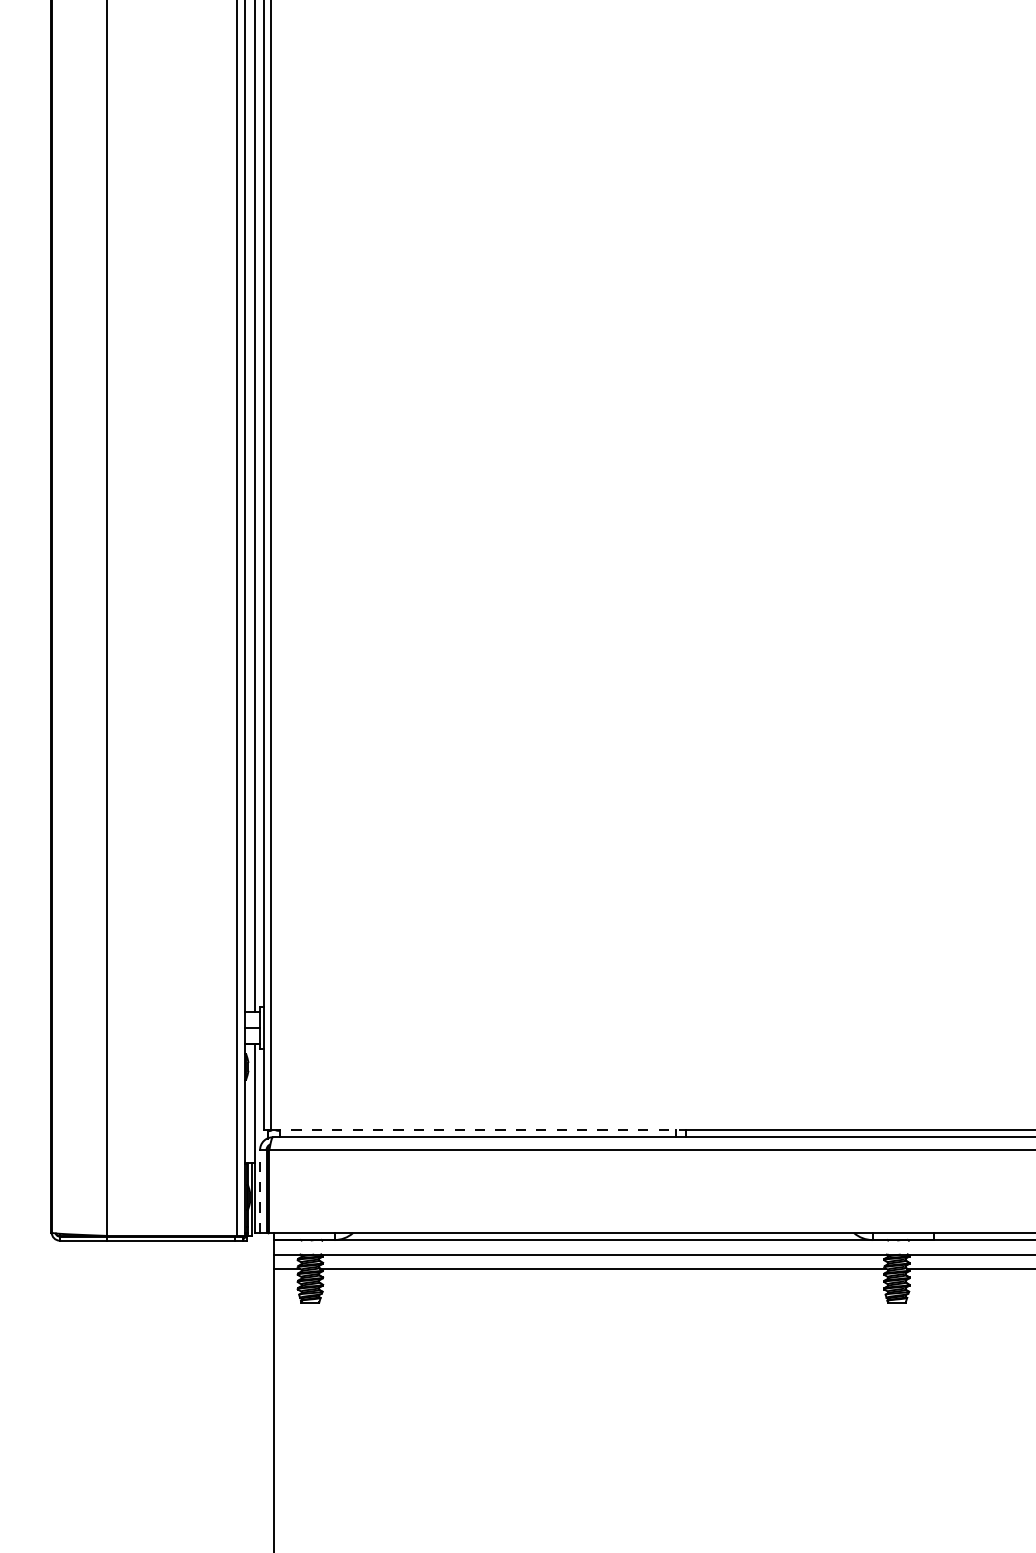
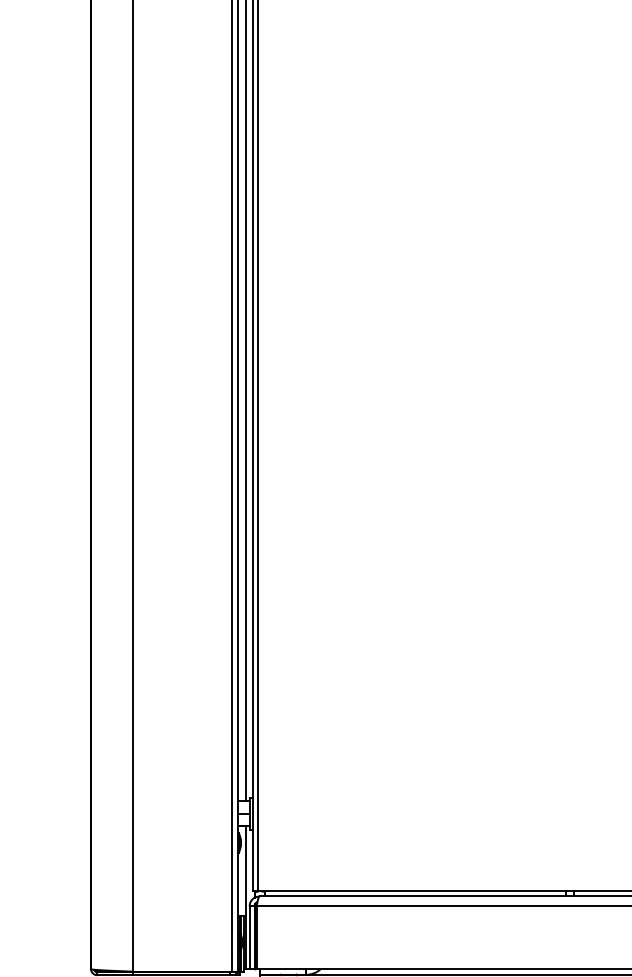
line: (478, 1130) -> (415, 891), dashed -> solid
line: (260, 1191) -> (249, 937), dashed -> solid

